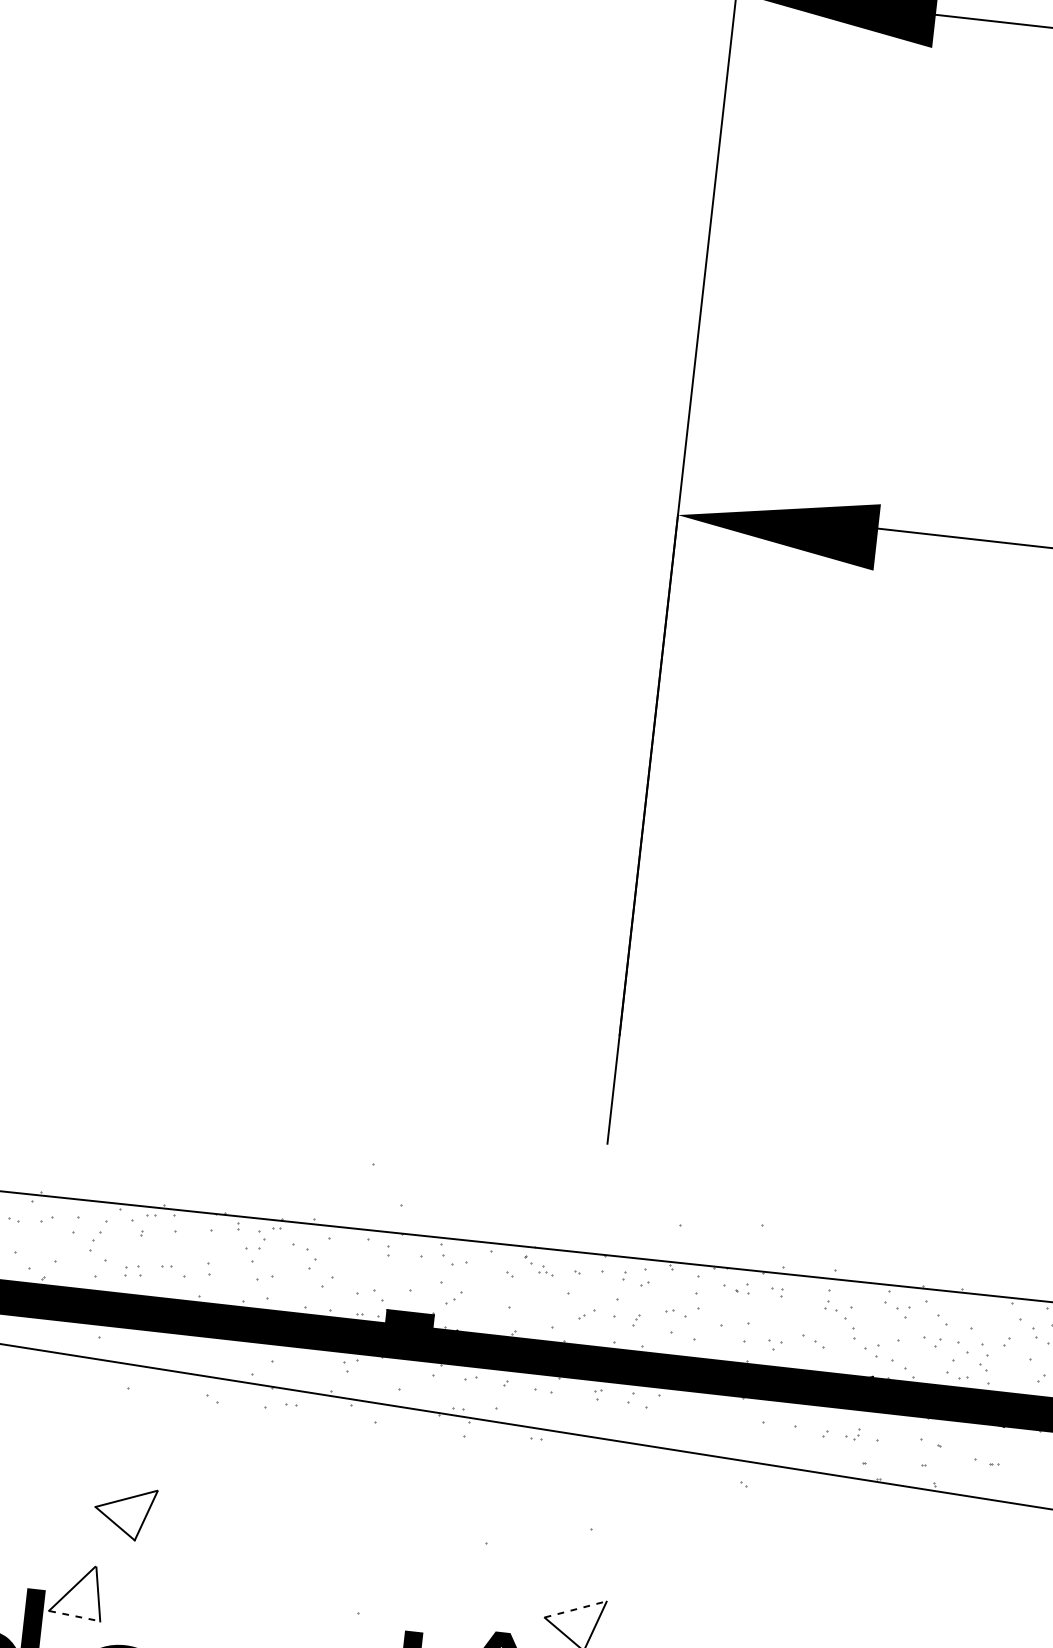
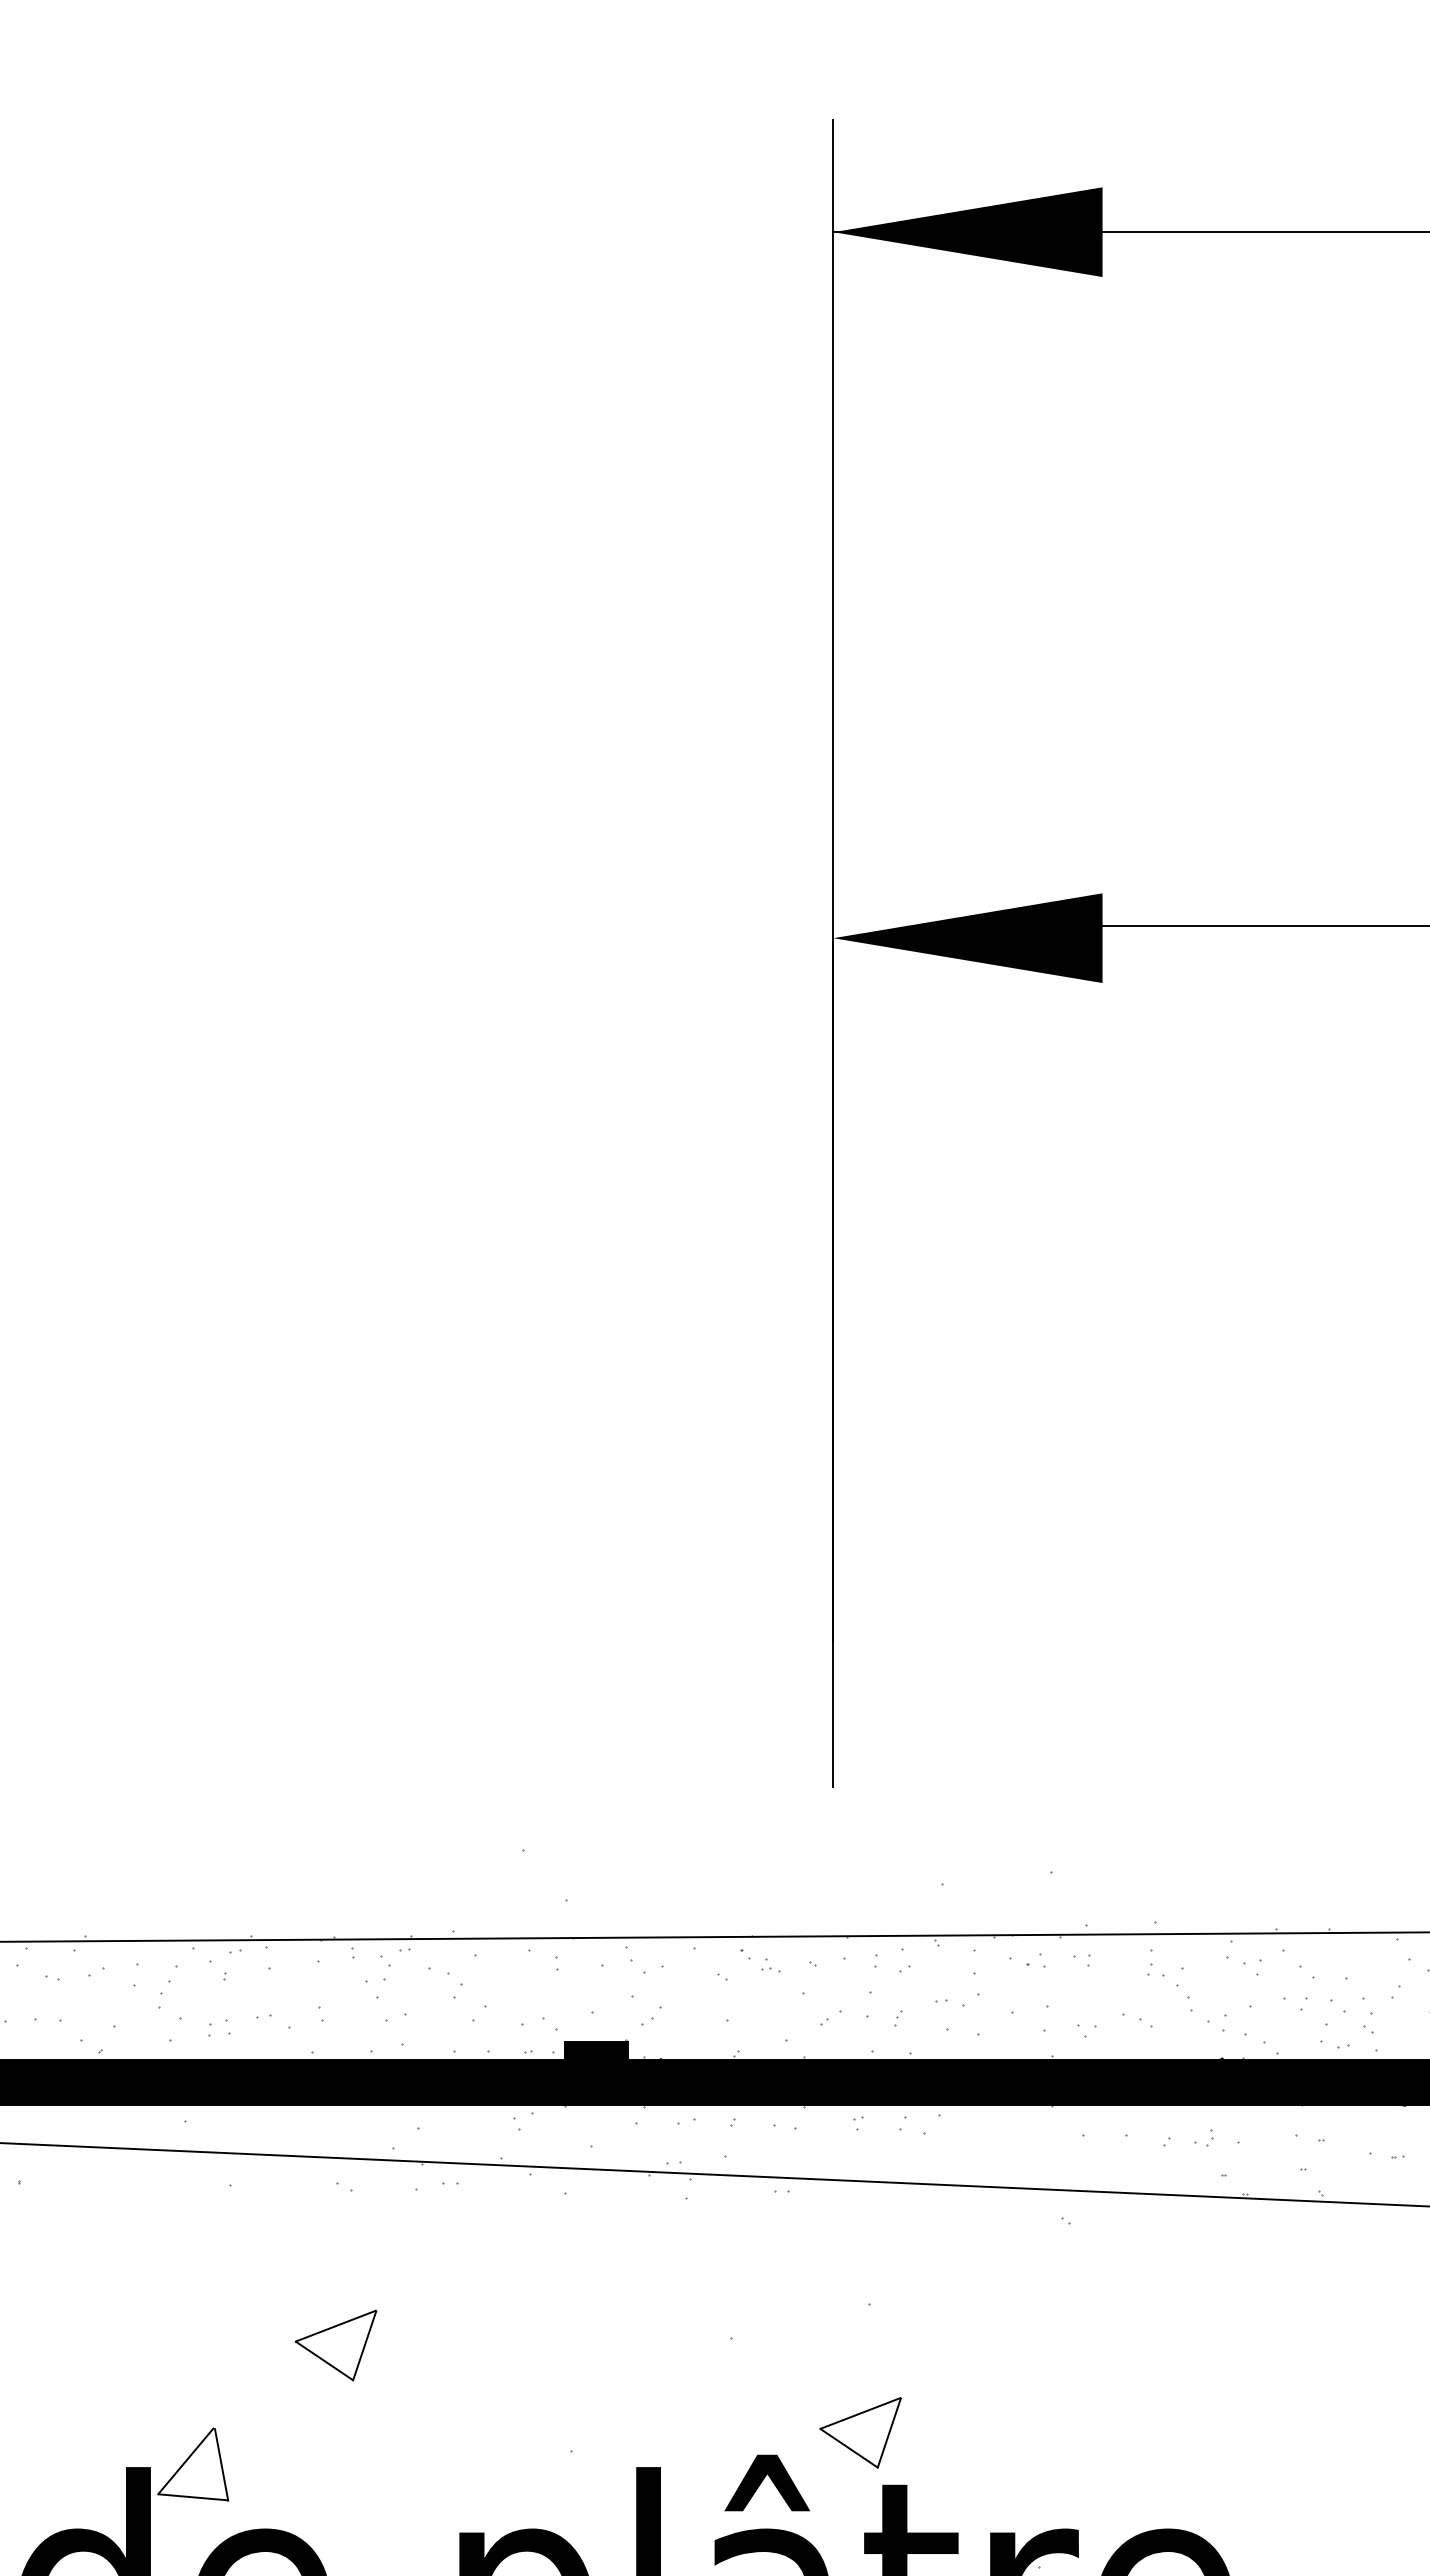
part: (124, 1513) -> (335, 2345), moved
line: (575, 1609) -> (860, 2413), dashed -> solid
line: (74, 1616) -> (193, 2497), dashed -> solid

